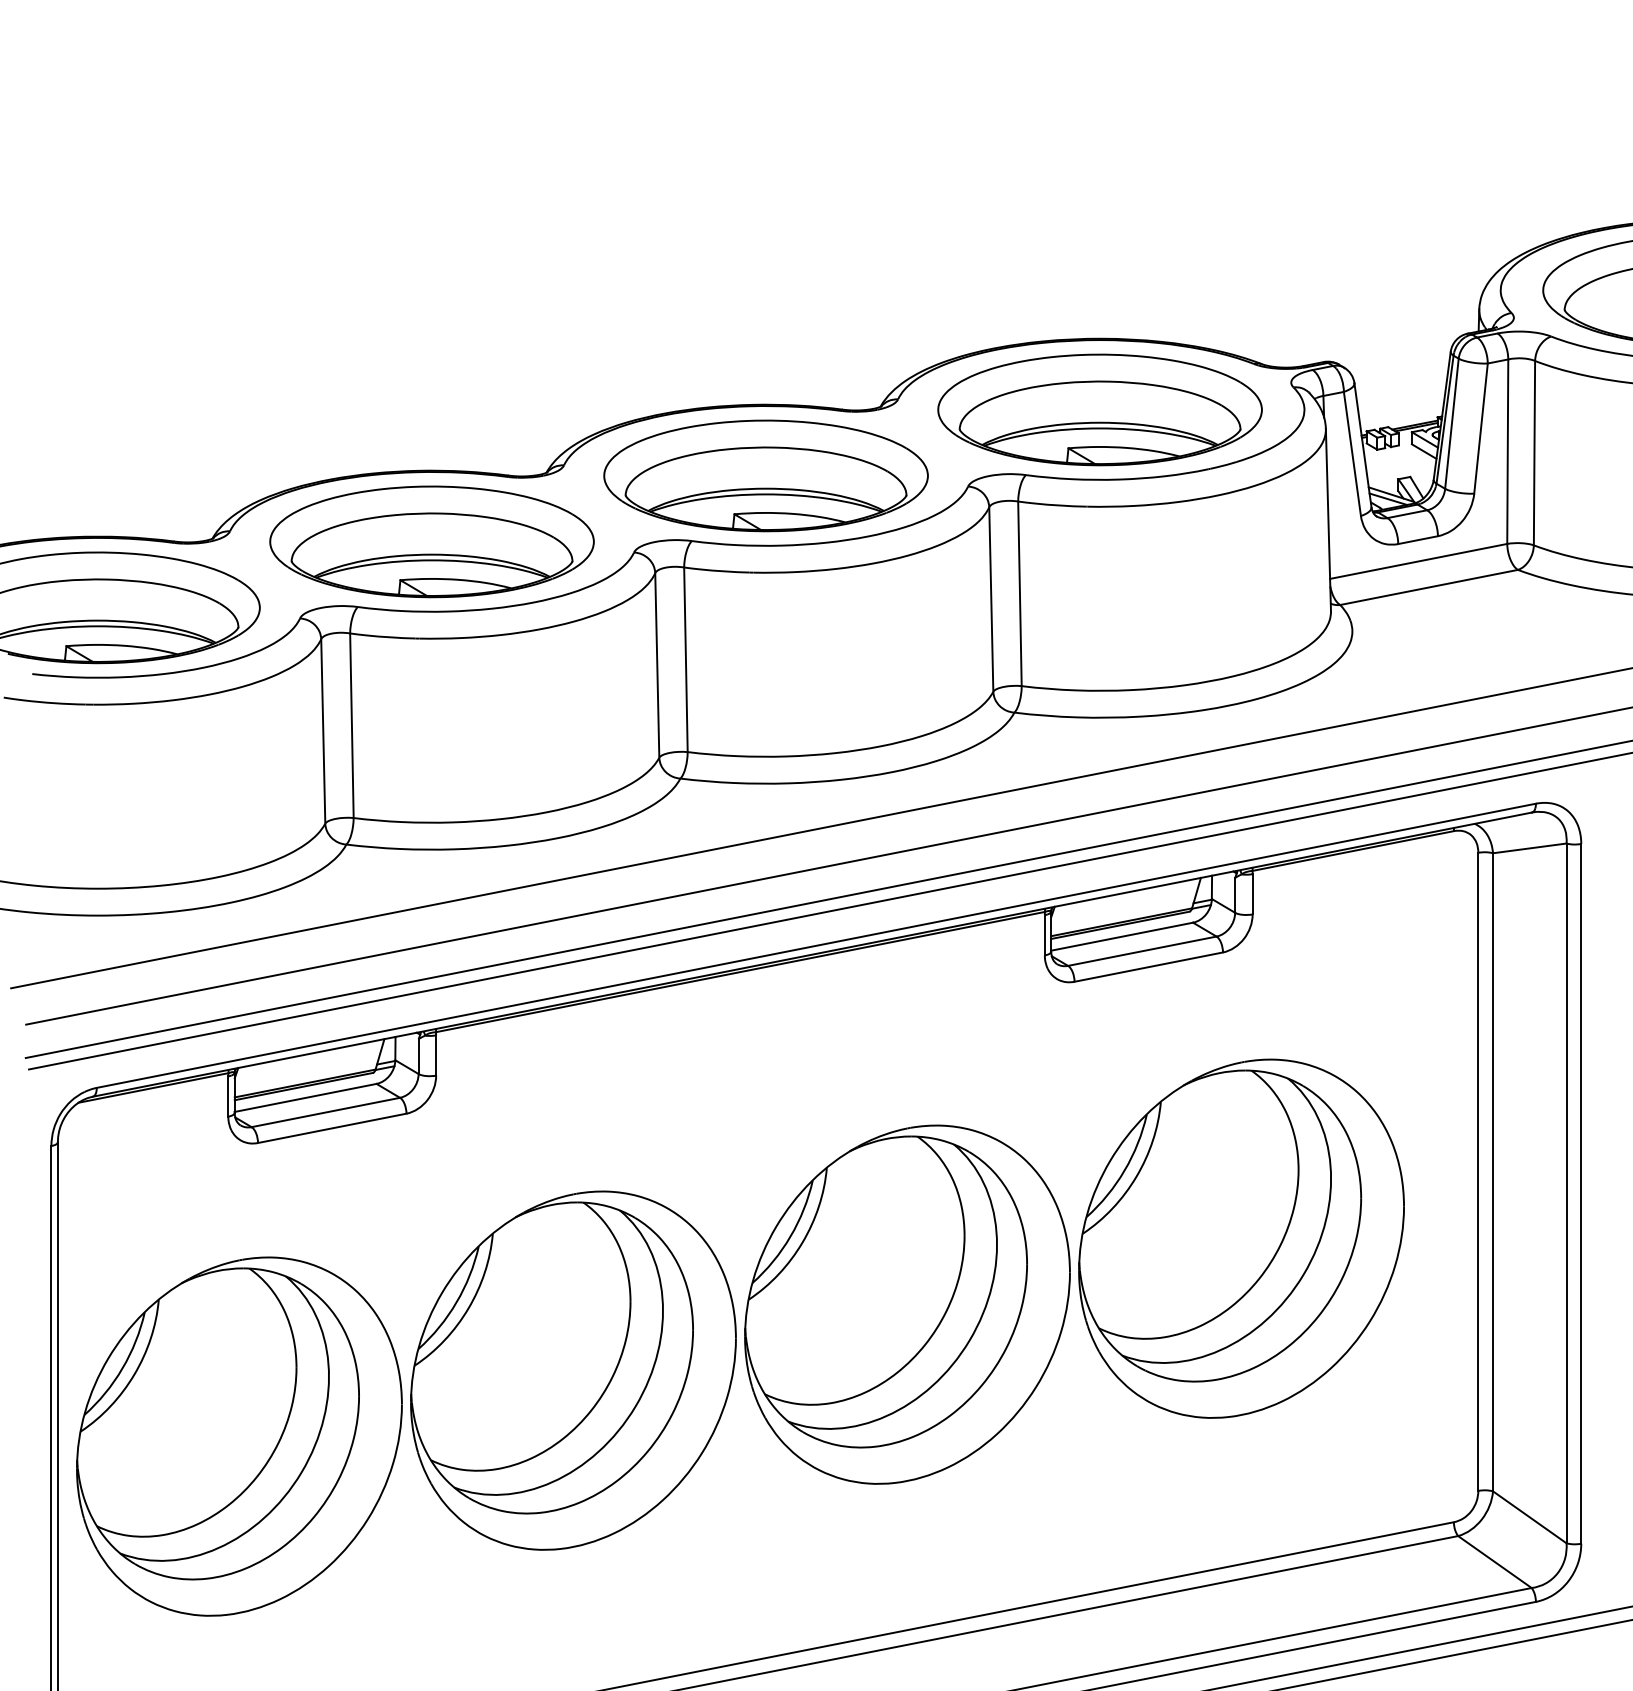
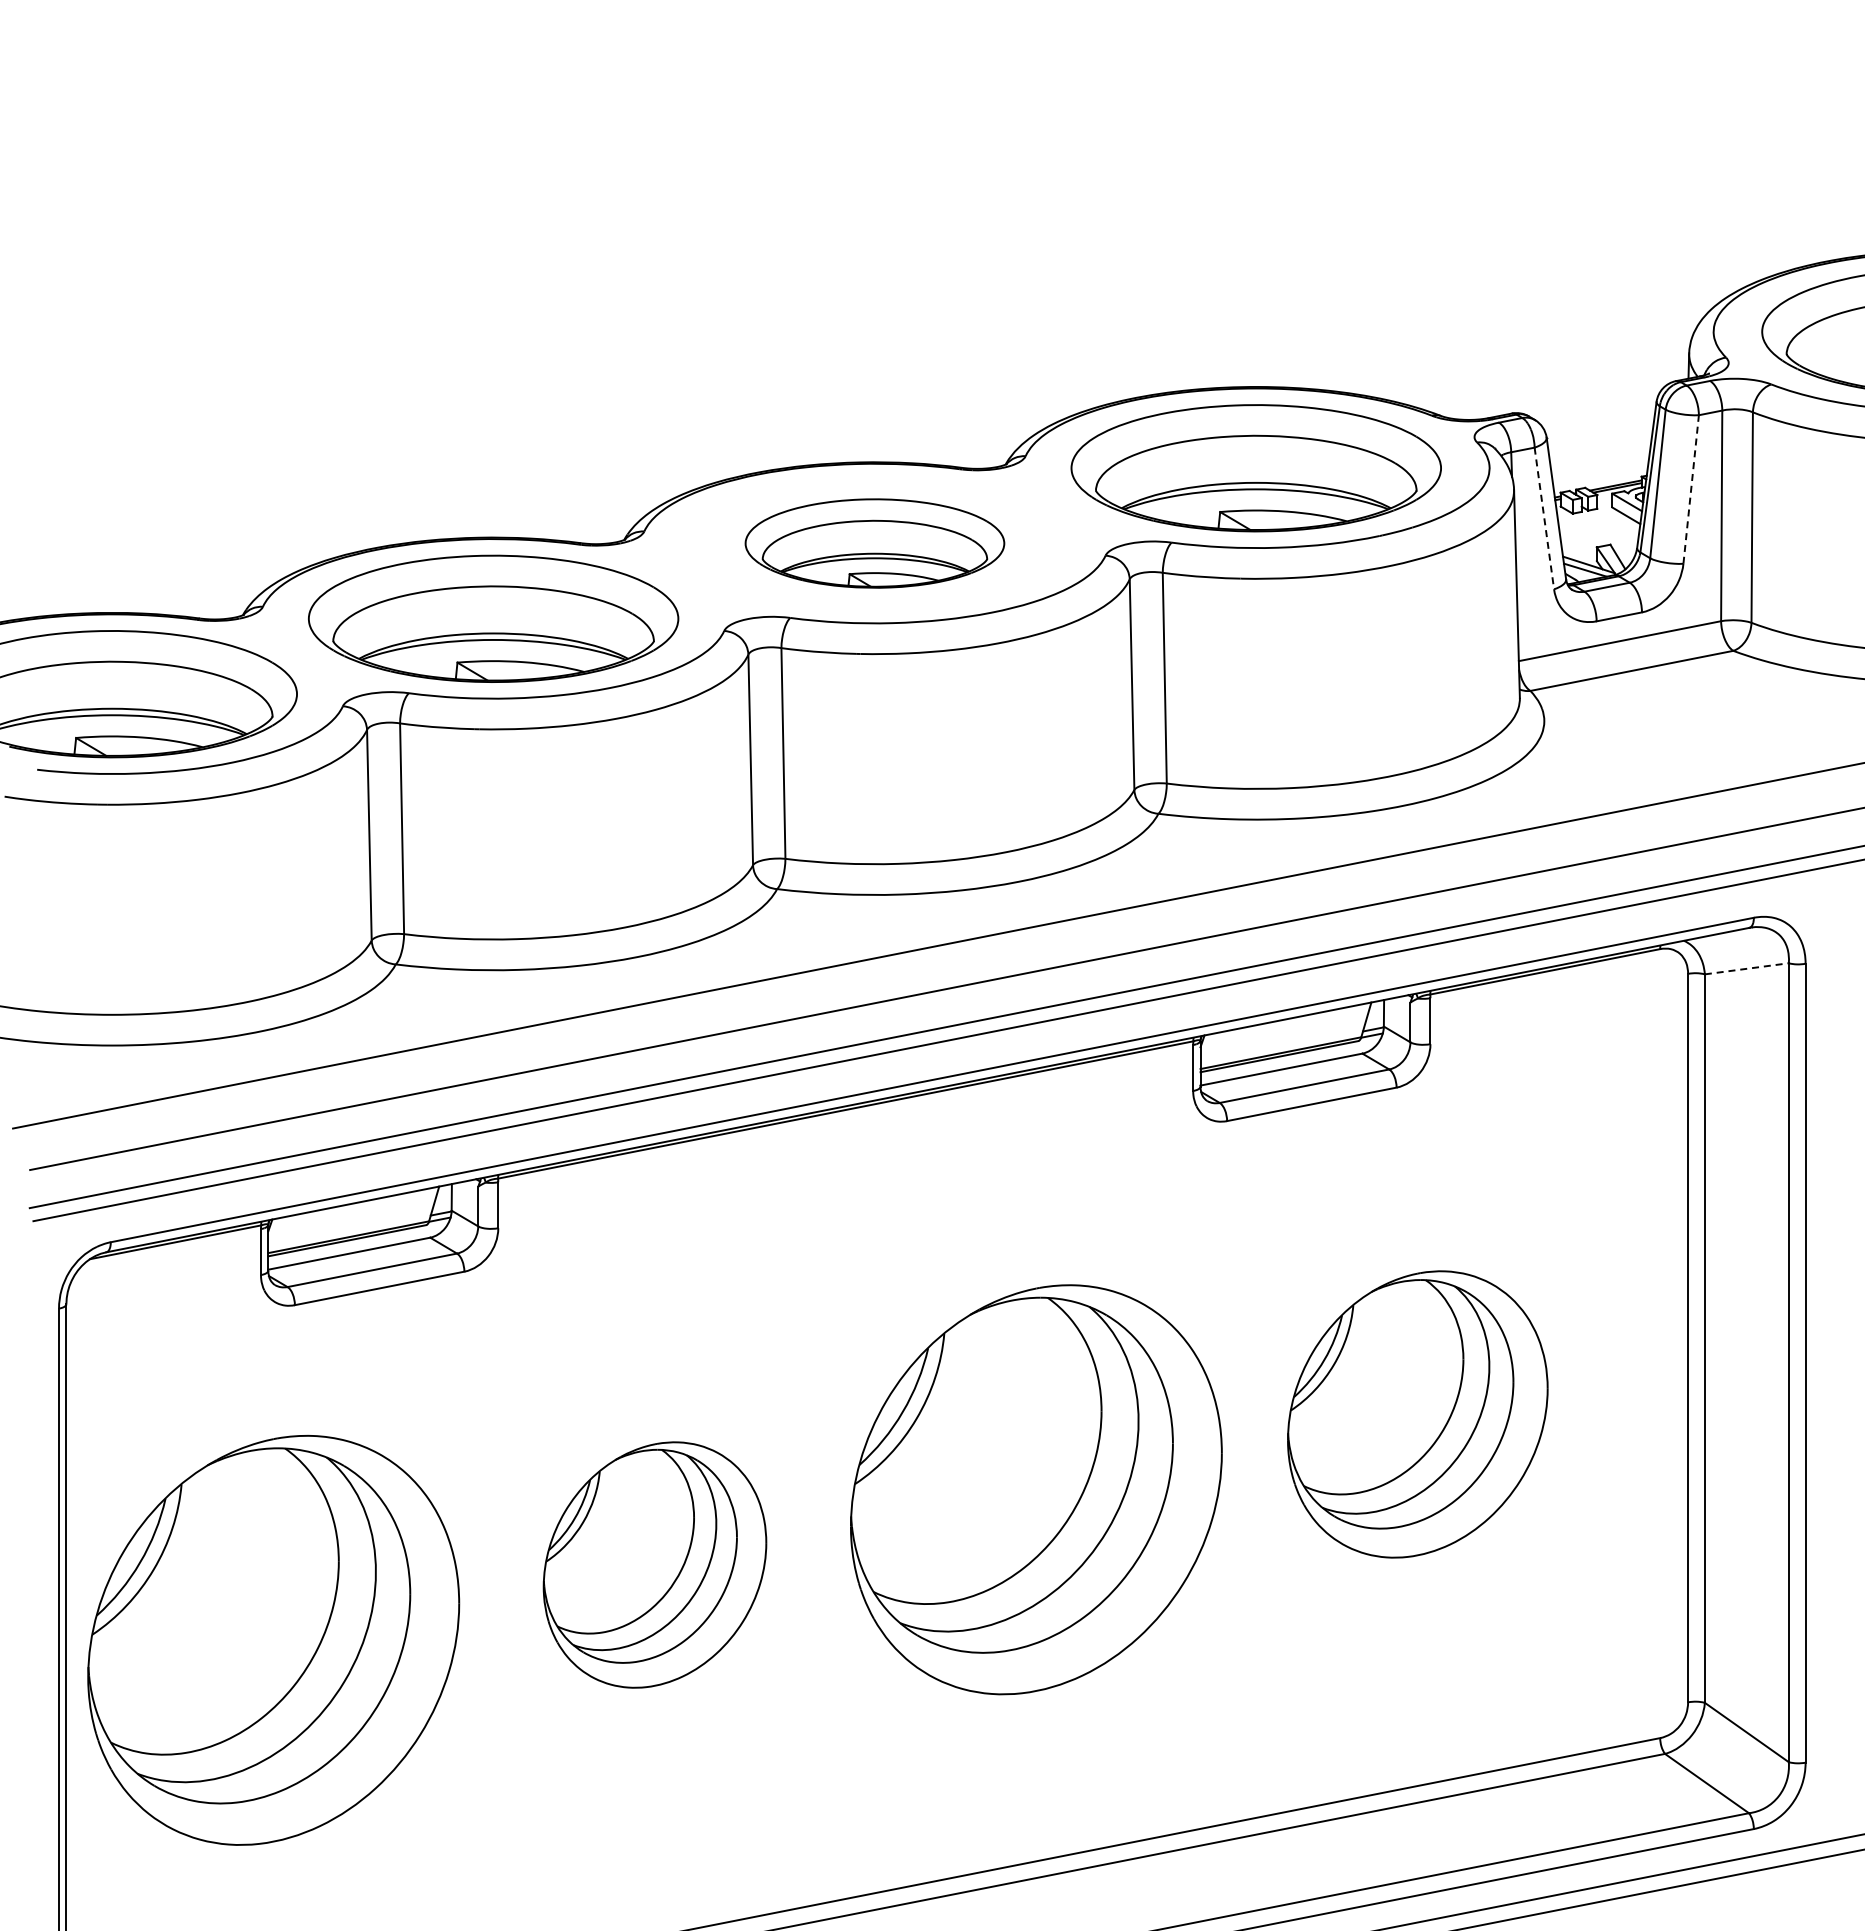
line: (1481, 428) -> (1691, 489), solid -> dashed
line: (1352, 453) -> (1544, 518), solid -> dashed
part: (765, 475) -> (874, 543), size x0.7
line: (1530, 848) -> (1747, 968), solid -> dashed
part: (1241, 1238) -> (1417, 1414), size x0.7
part: (572, 1370) -> (654, 1564), size x0.6

